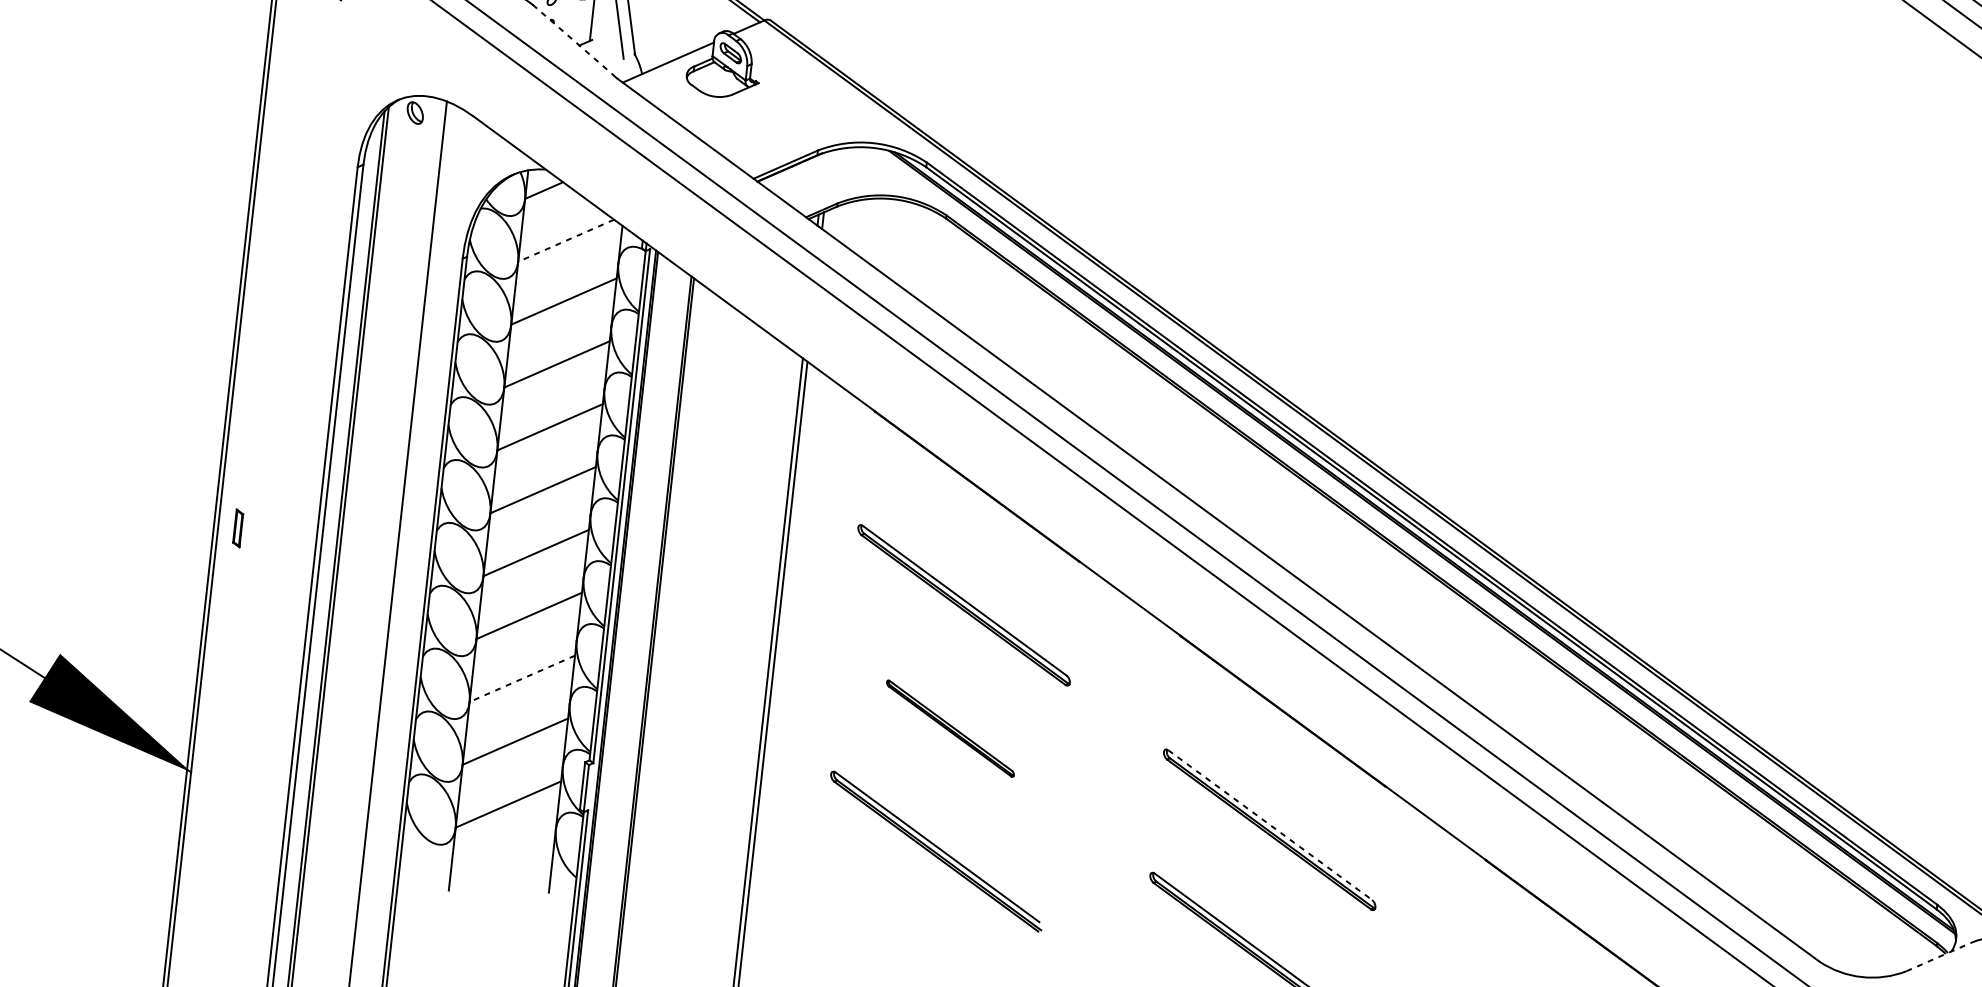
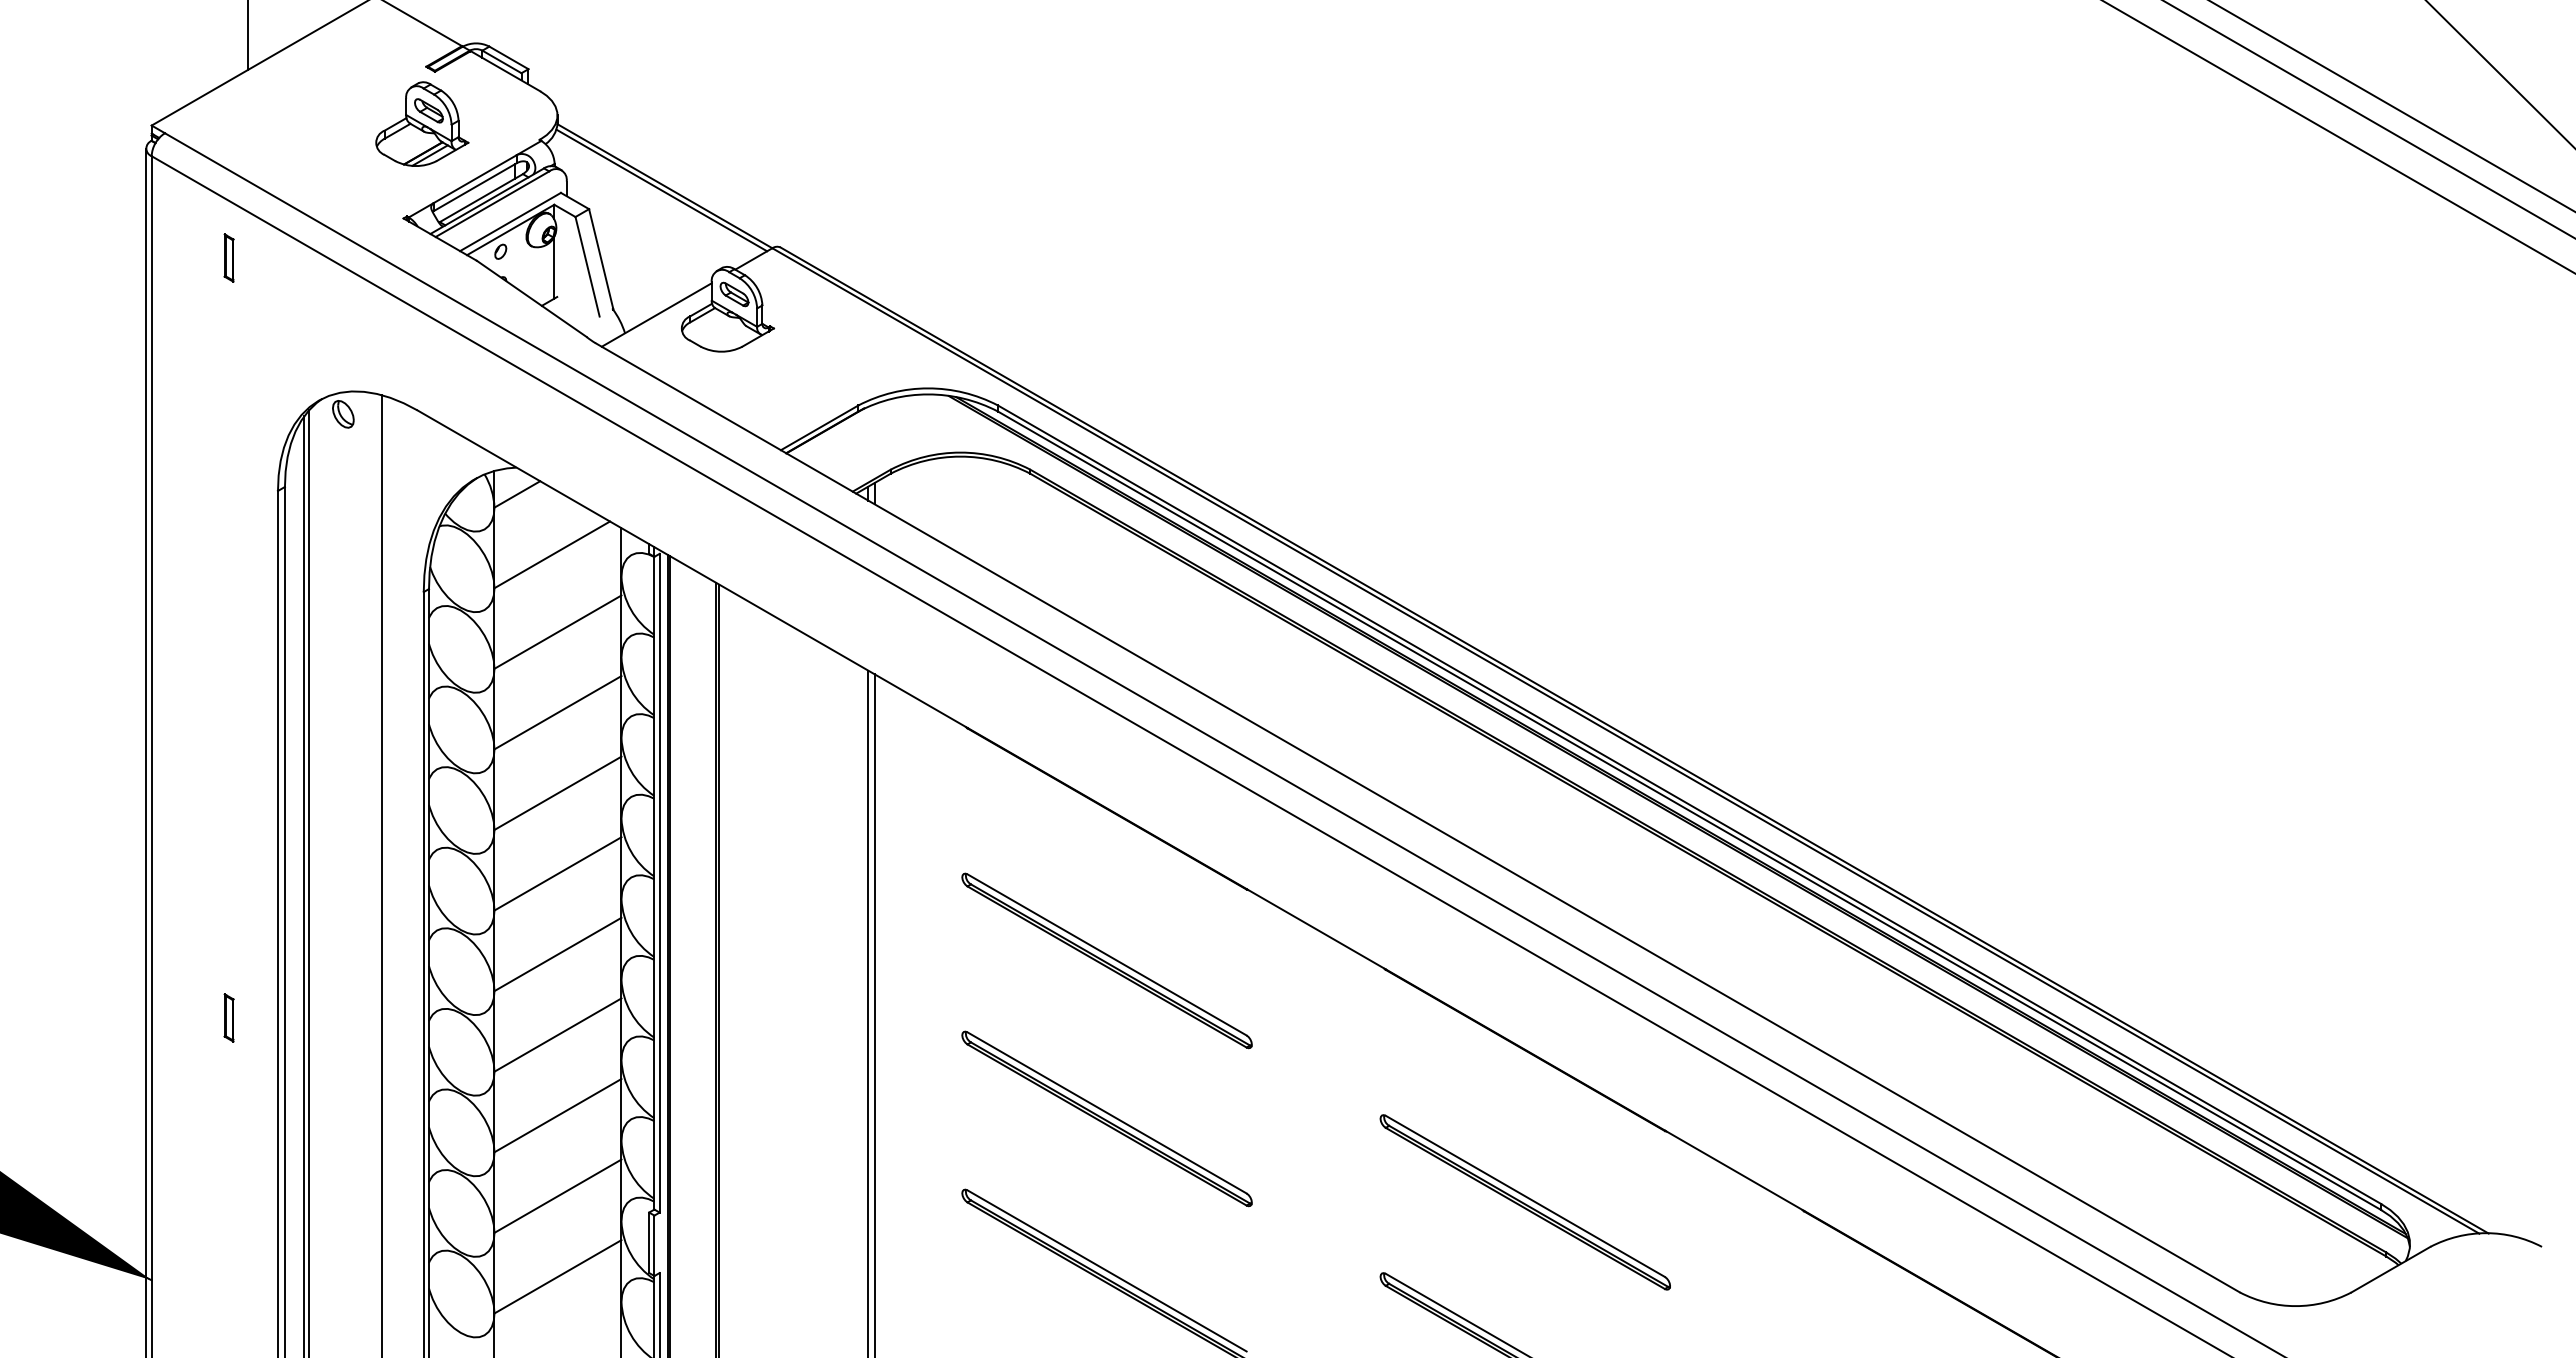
line: (572, 38) -> (531, 298), dashed -> solid
line: (566, 240) -> (552, 554), dashed -> solid
part: (237, 527) -> (228, 1017), moved
line: (521, 678) -> (557, 1115), dashed -> solid
part: (950, 728) -> (1106, 1118), size x1.67
line: (1270, 825) -> (1525, 1196), dashed -> solid
line: (1938, 956) -> (2390, 1269), dashed -> solid

